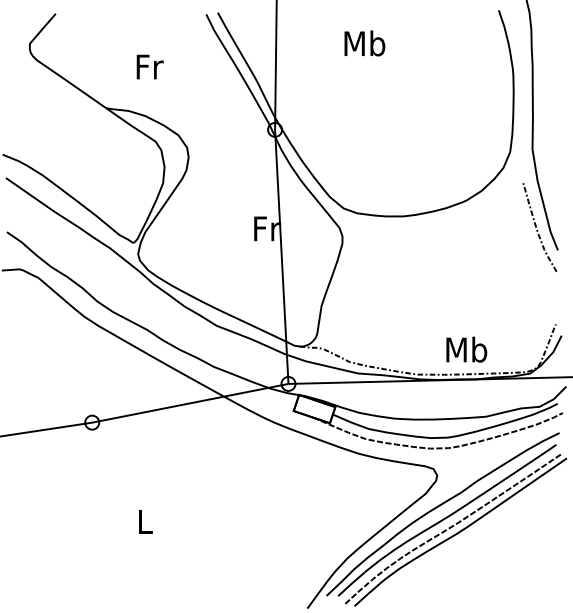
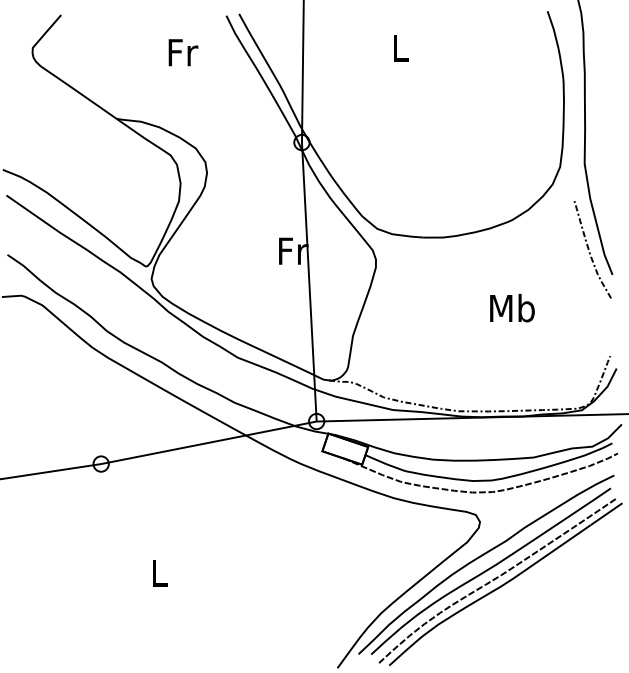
text: (364, 43) -> (400, 47), Mb -> L
text: (149, 66) -> (182, 52), moved
text: (466, 349) -> (512, 307), moved

